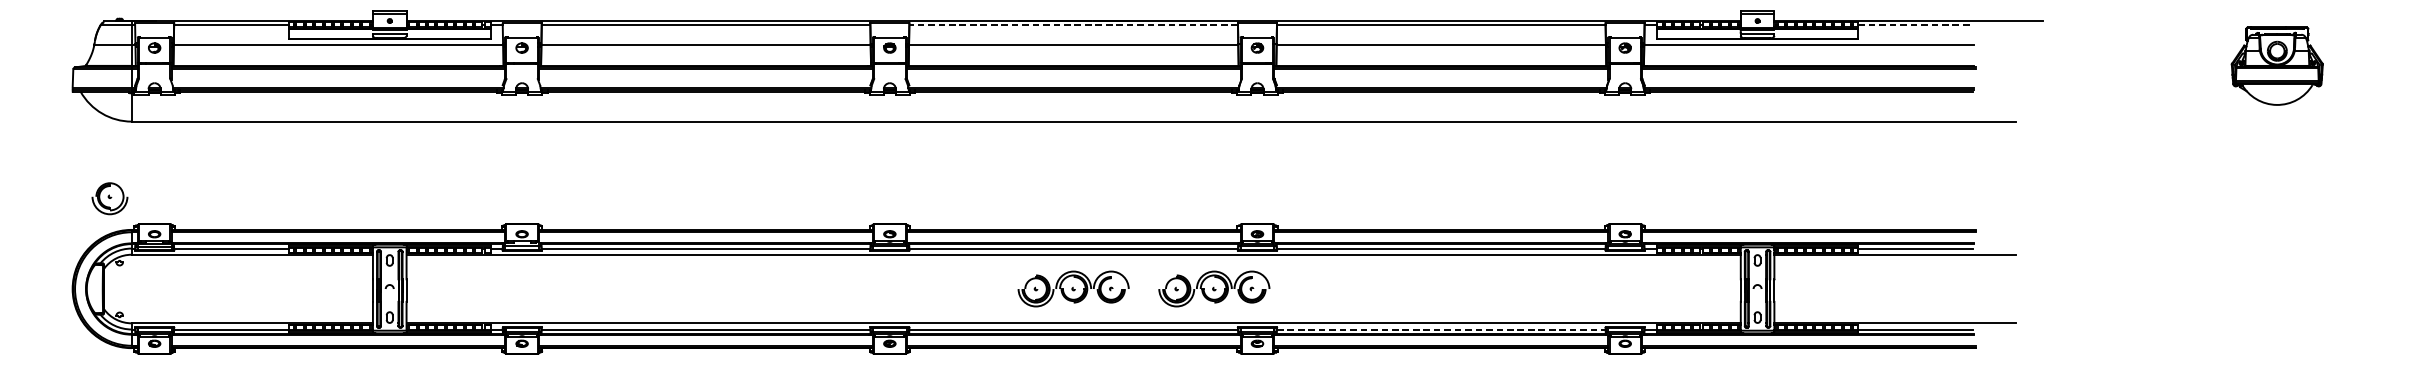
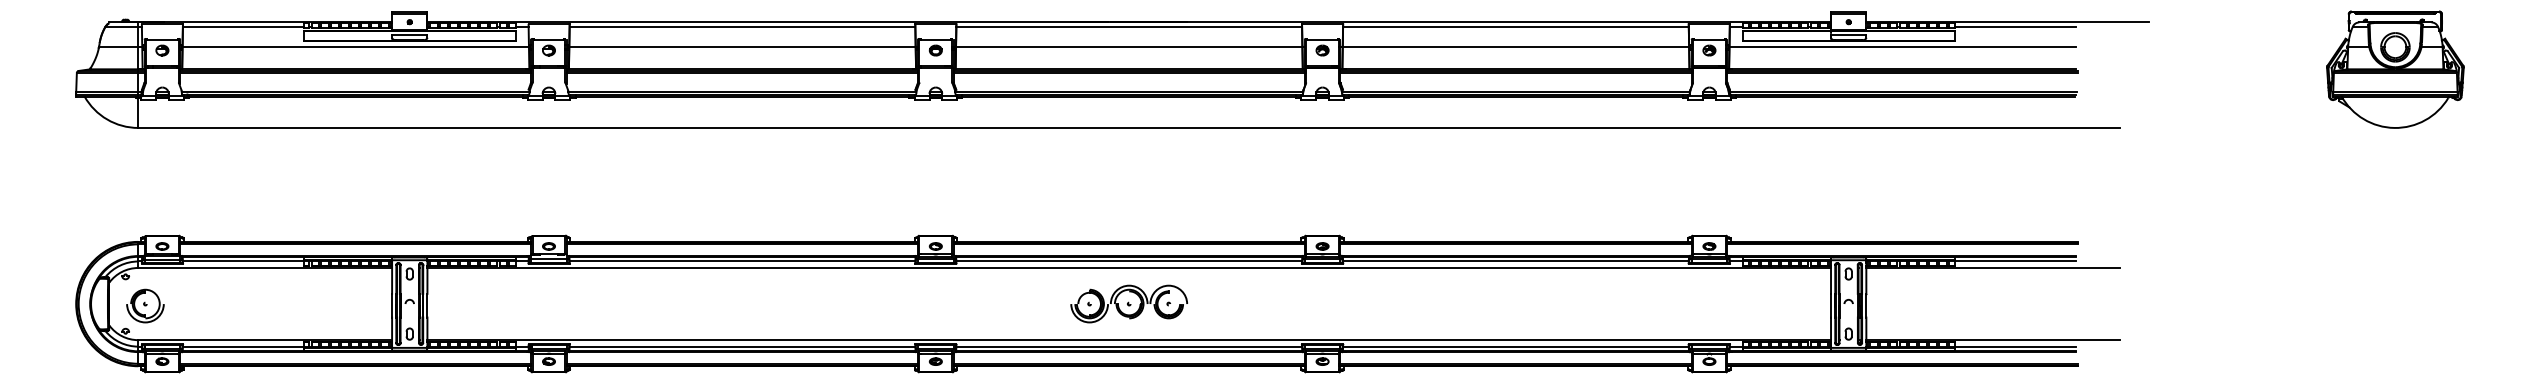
line: (1073, 25) -> (1129, 26), dashed -> solid
line: (1916, 25) -> (2015, 26), dashed -> solid
part: (2277, 66) -> (2395, 69), size x1.43
part: (110, 198) -> (145, 305), moved
part: (1214, 288) -> (1277, 303), removed
line: (1440, 329) -> (1515, 346), dashed -> solid

